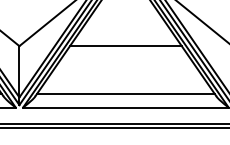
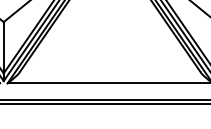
line: (125, 46) -> (109, 22), removed
line: (125, 93) -> (109, 69), removed

